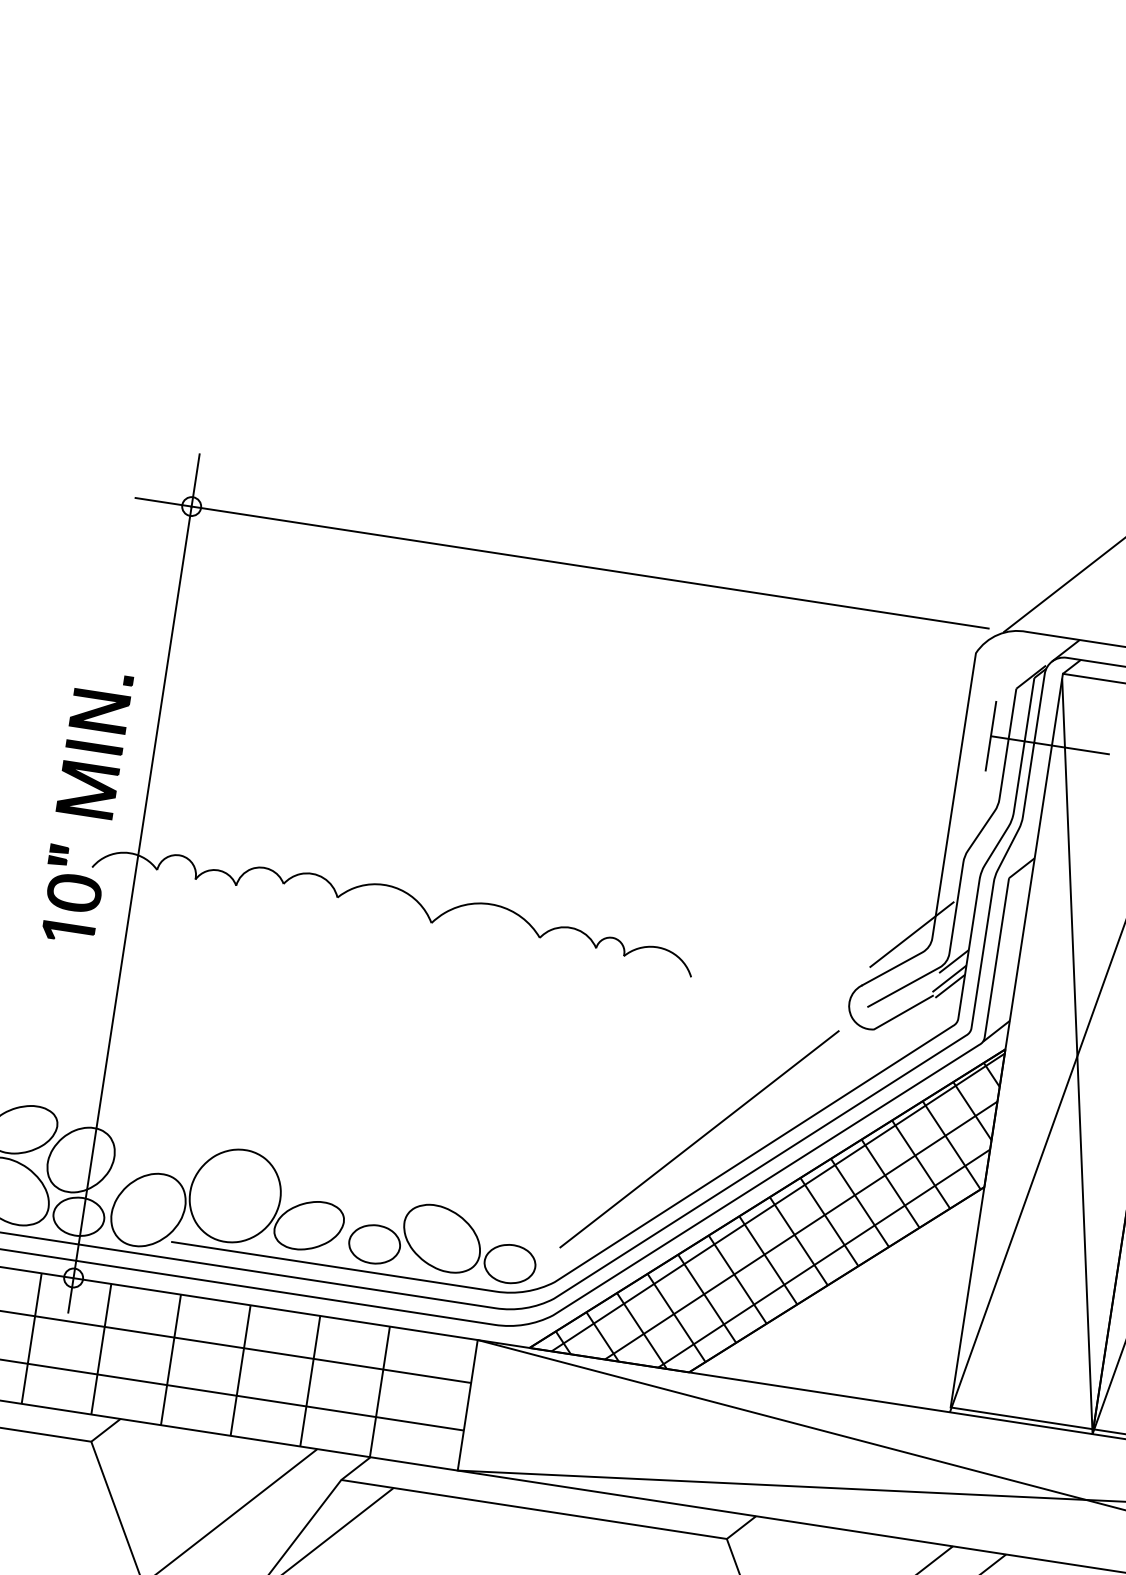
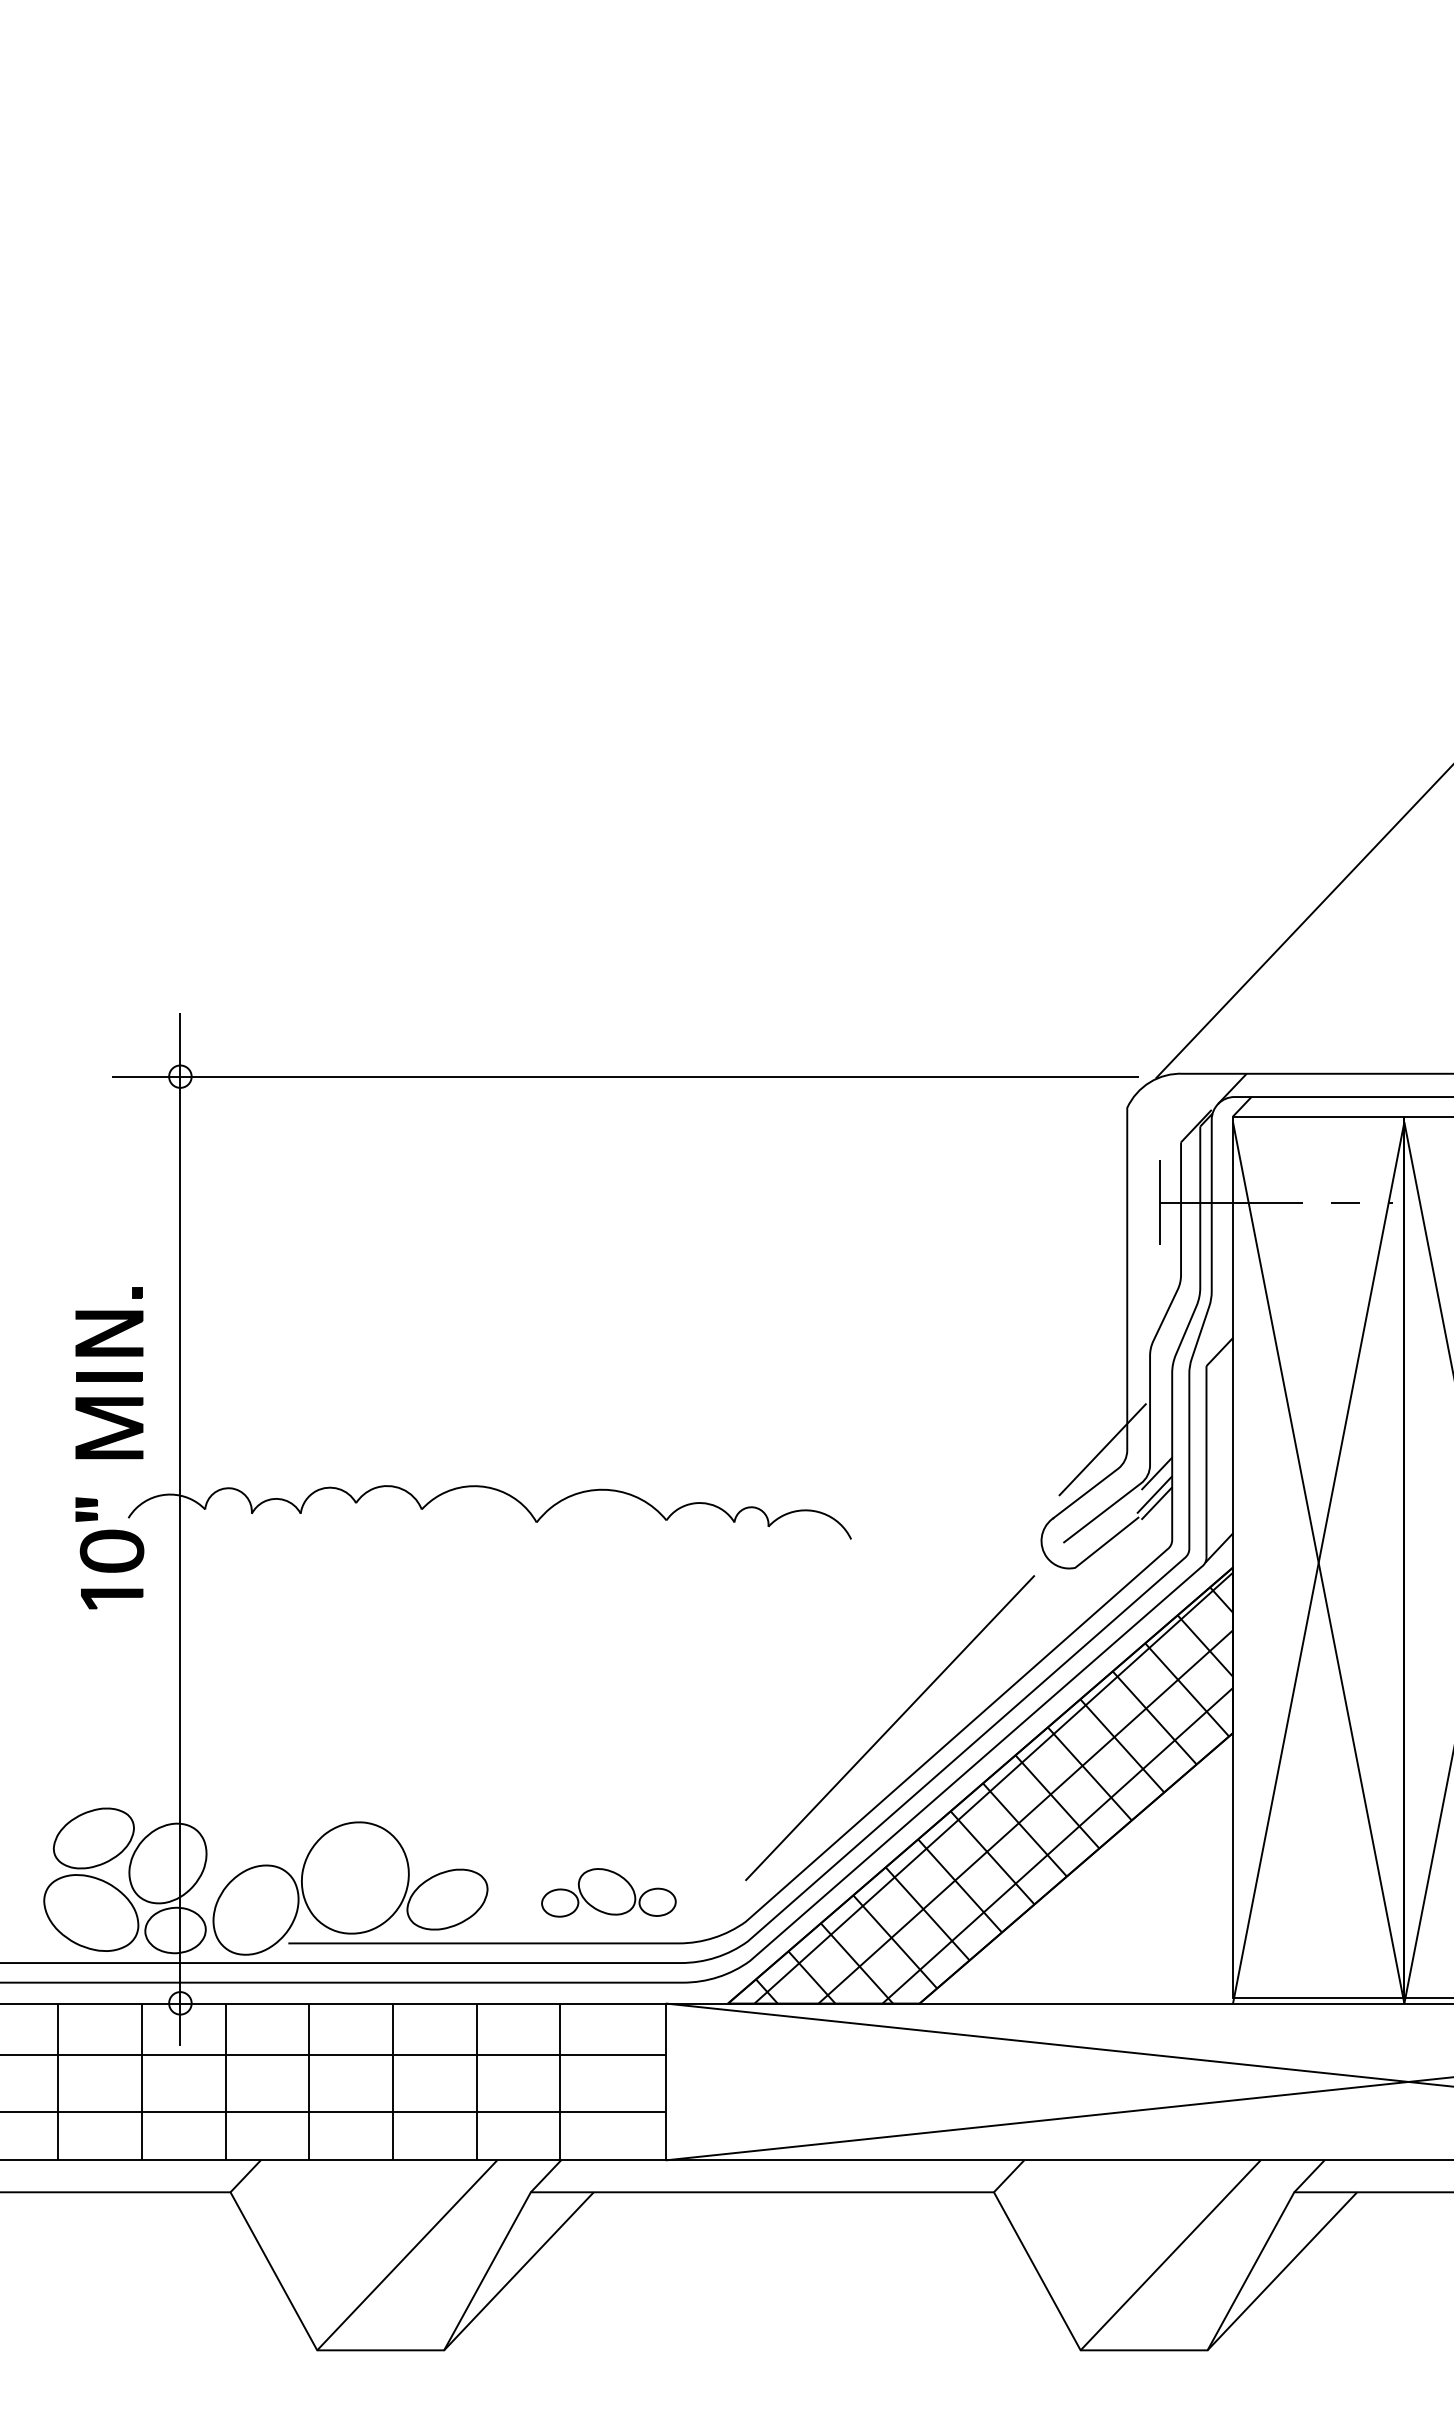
part: (444, 1240) -> (608, 1892), size x0.6

